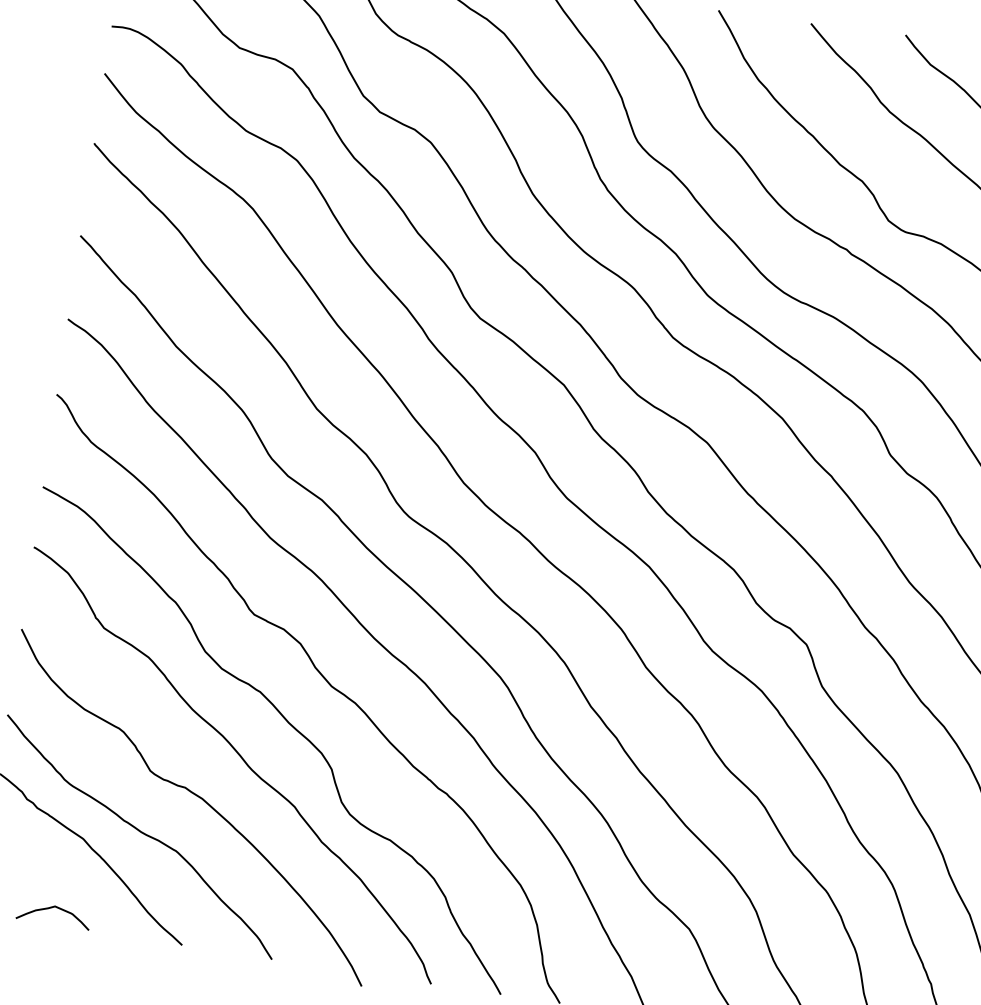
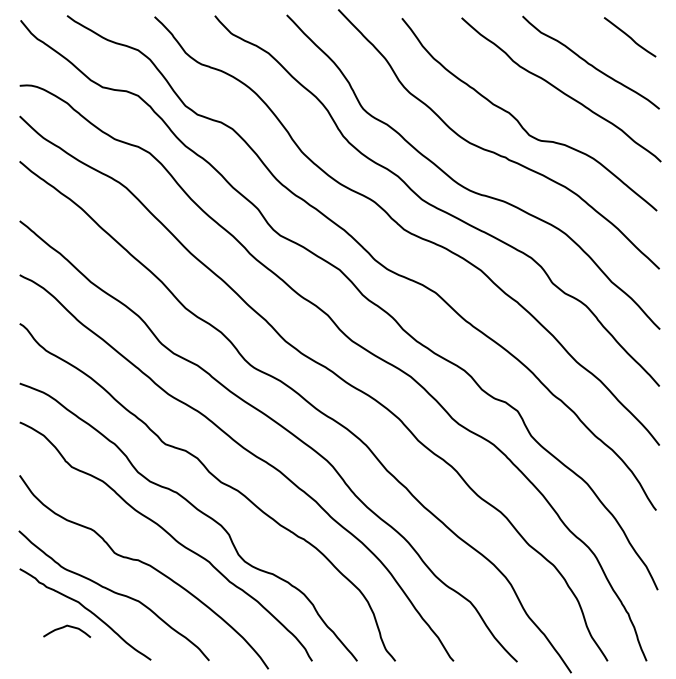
curve: (52, 908) -> (65, 627), moved

